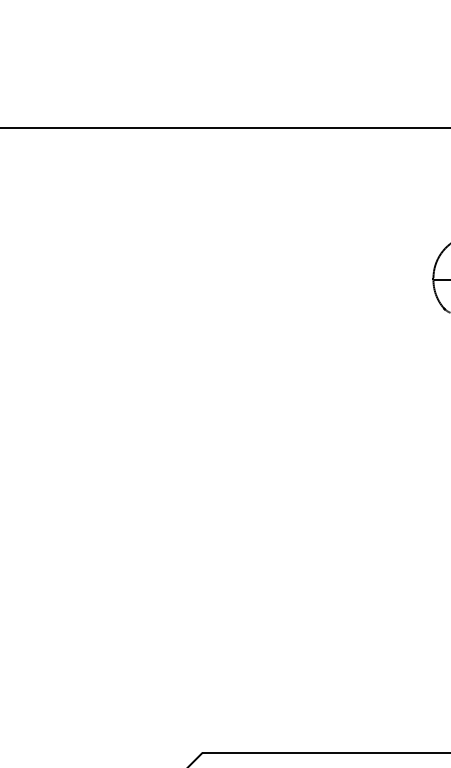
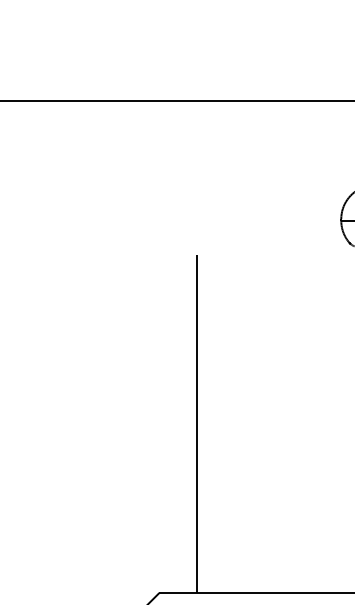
line: (250, 537) -> (197, 423), added

